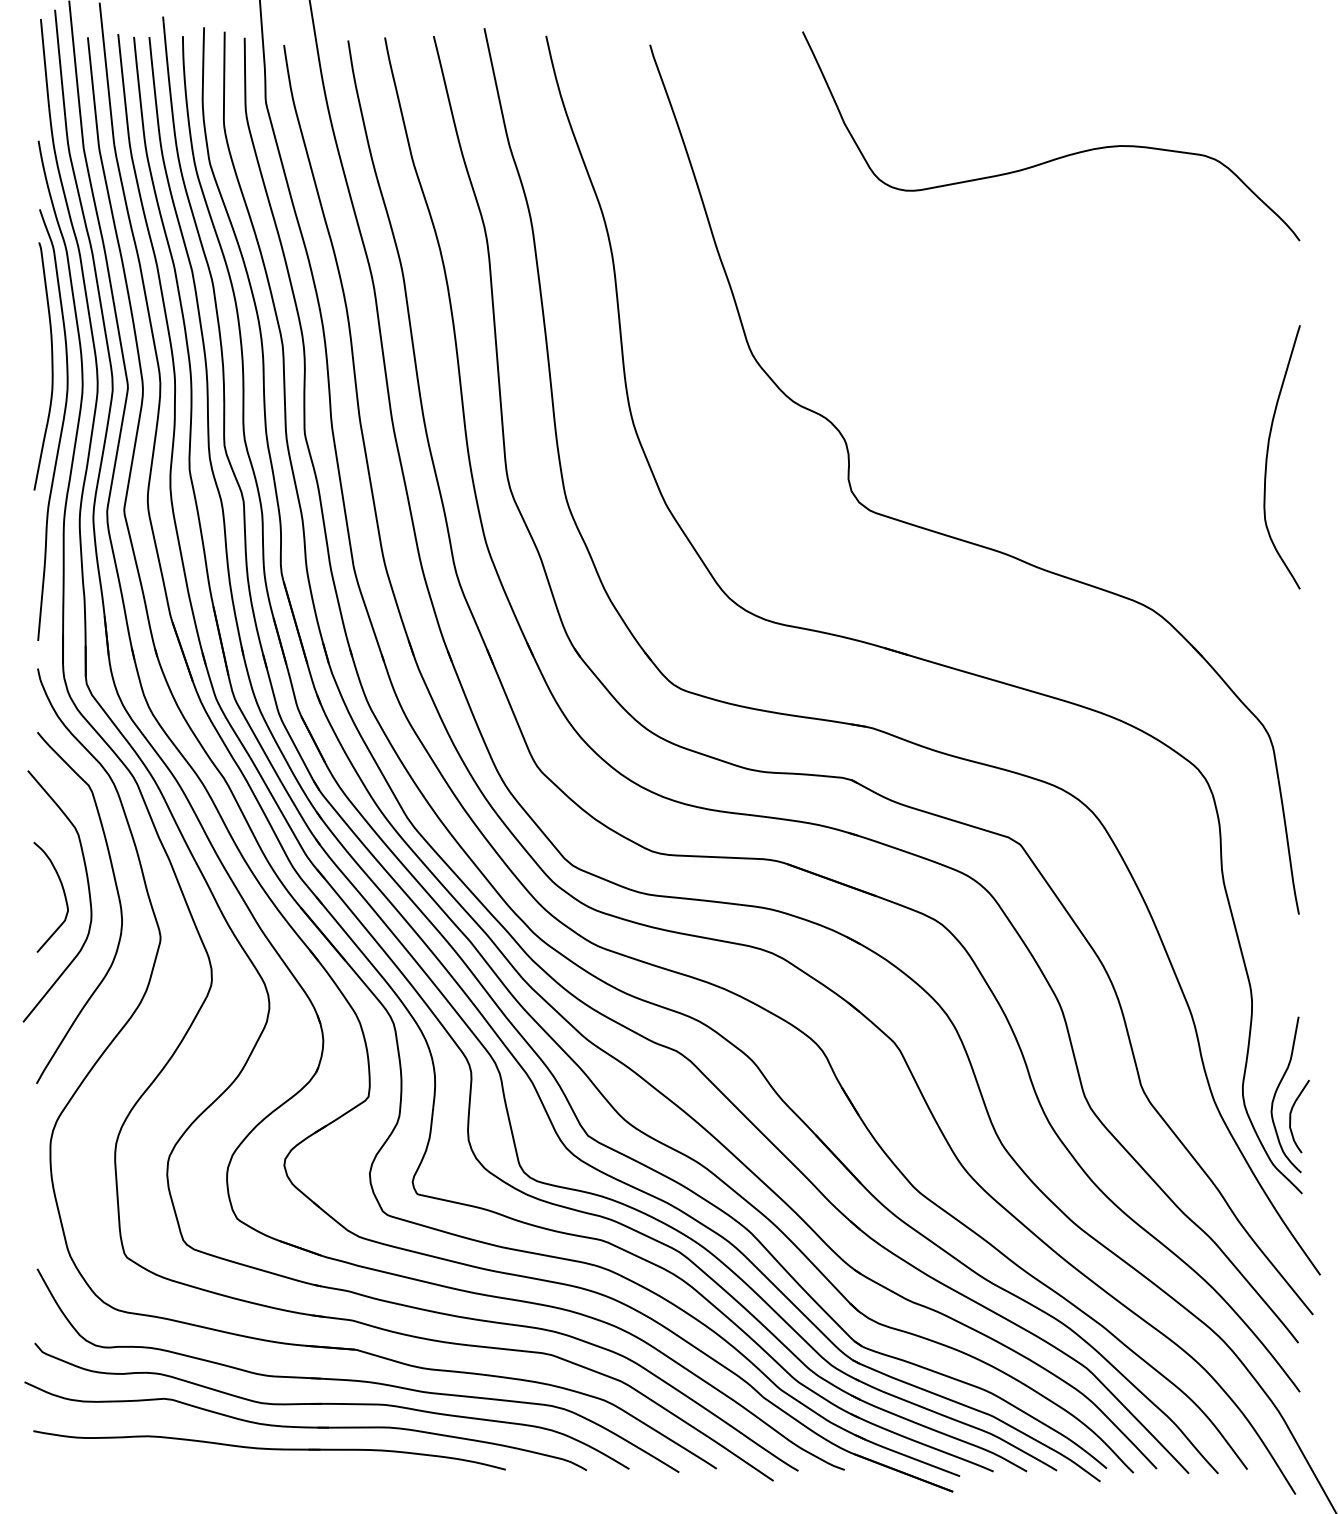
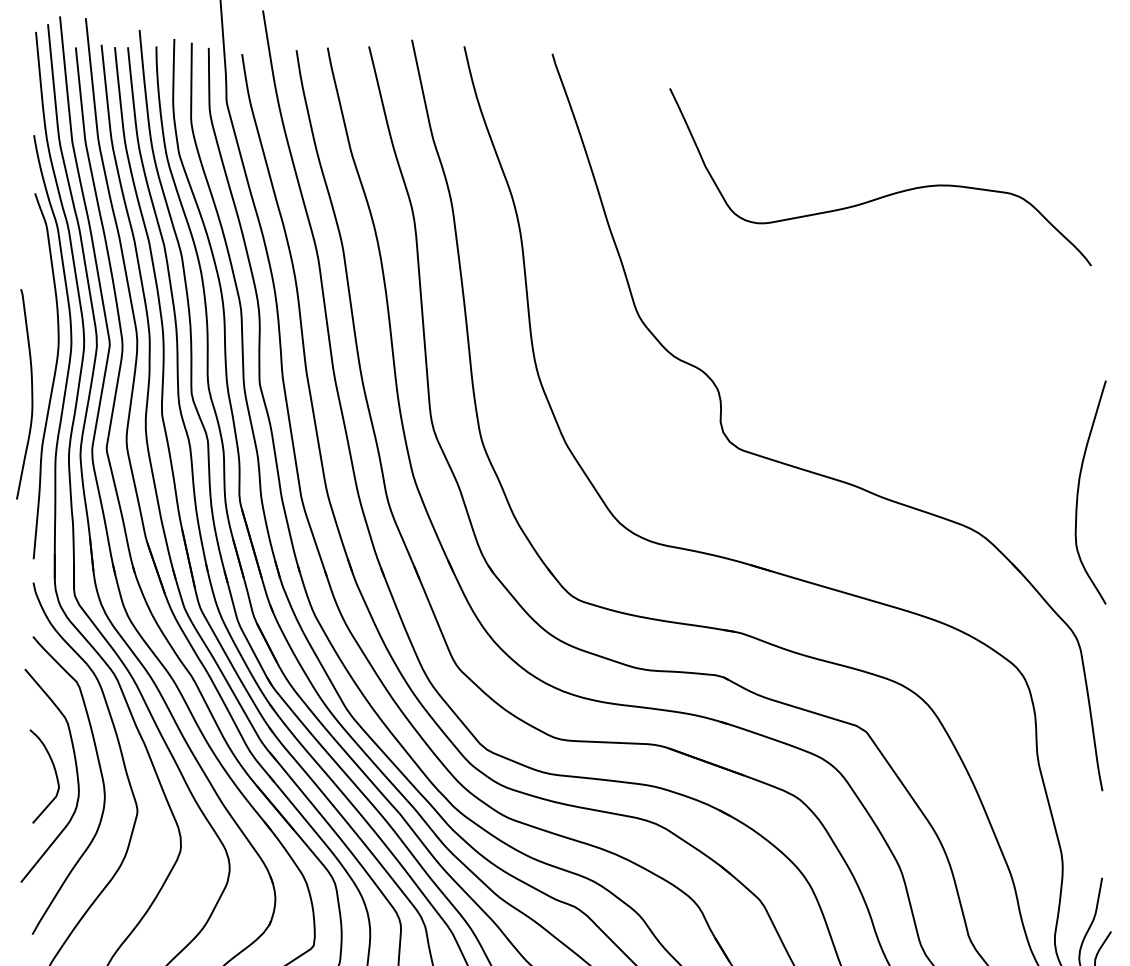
curve: (1057, 157) -> (885, 195), moved
curve: (51, 366) -> (31, 394), moved
curve: (1268, 454) -> (1079, 490), moved

